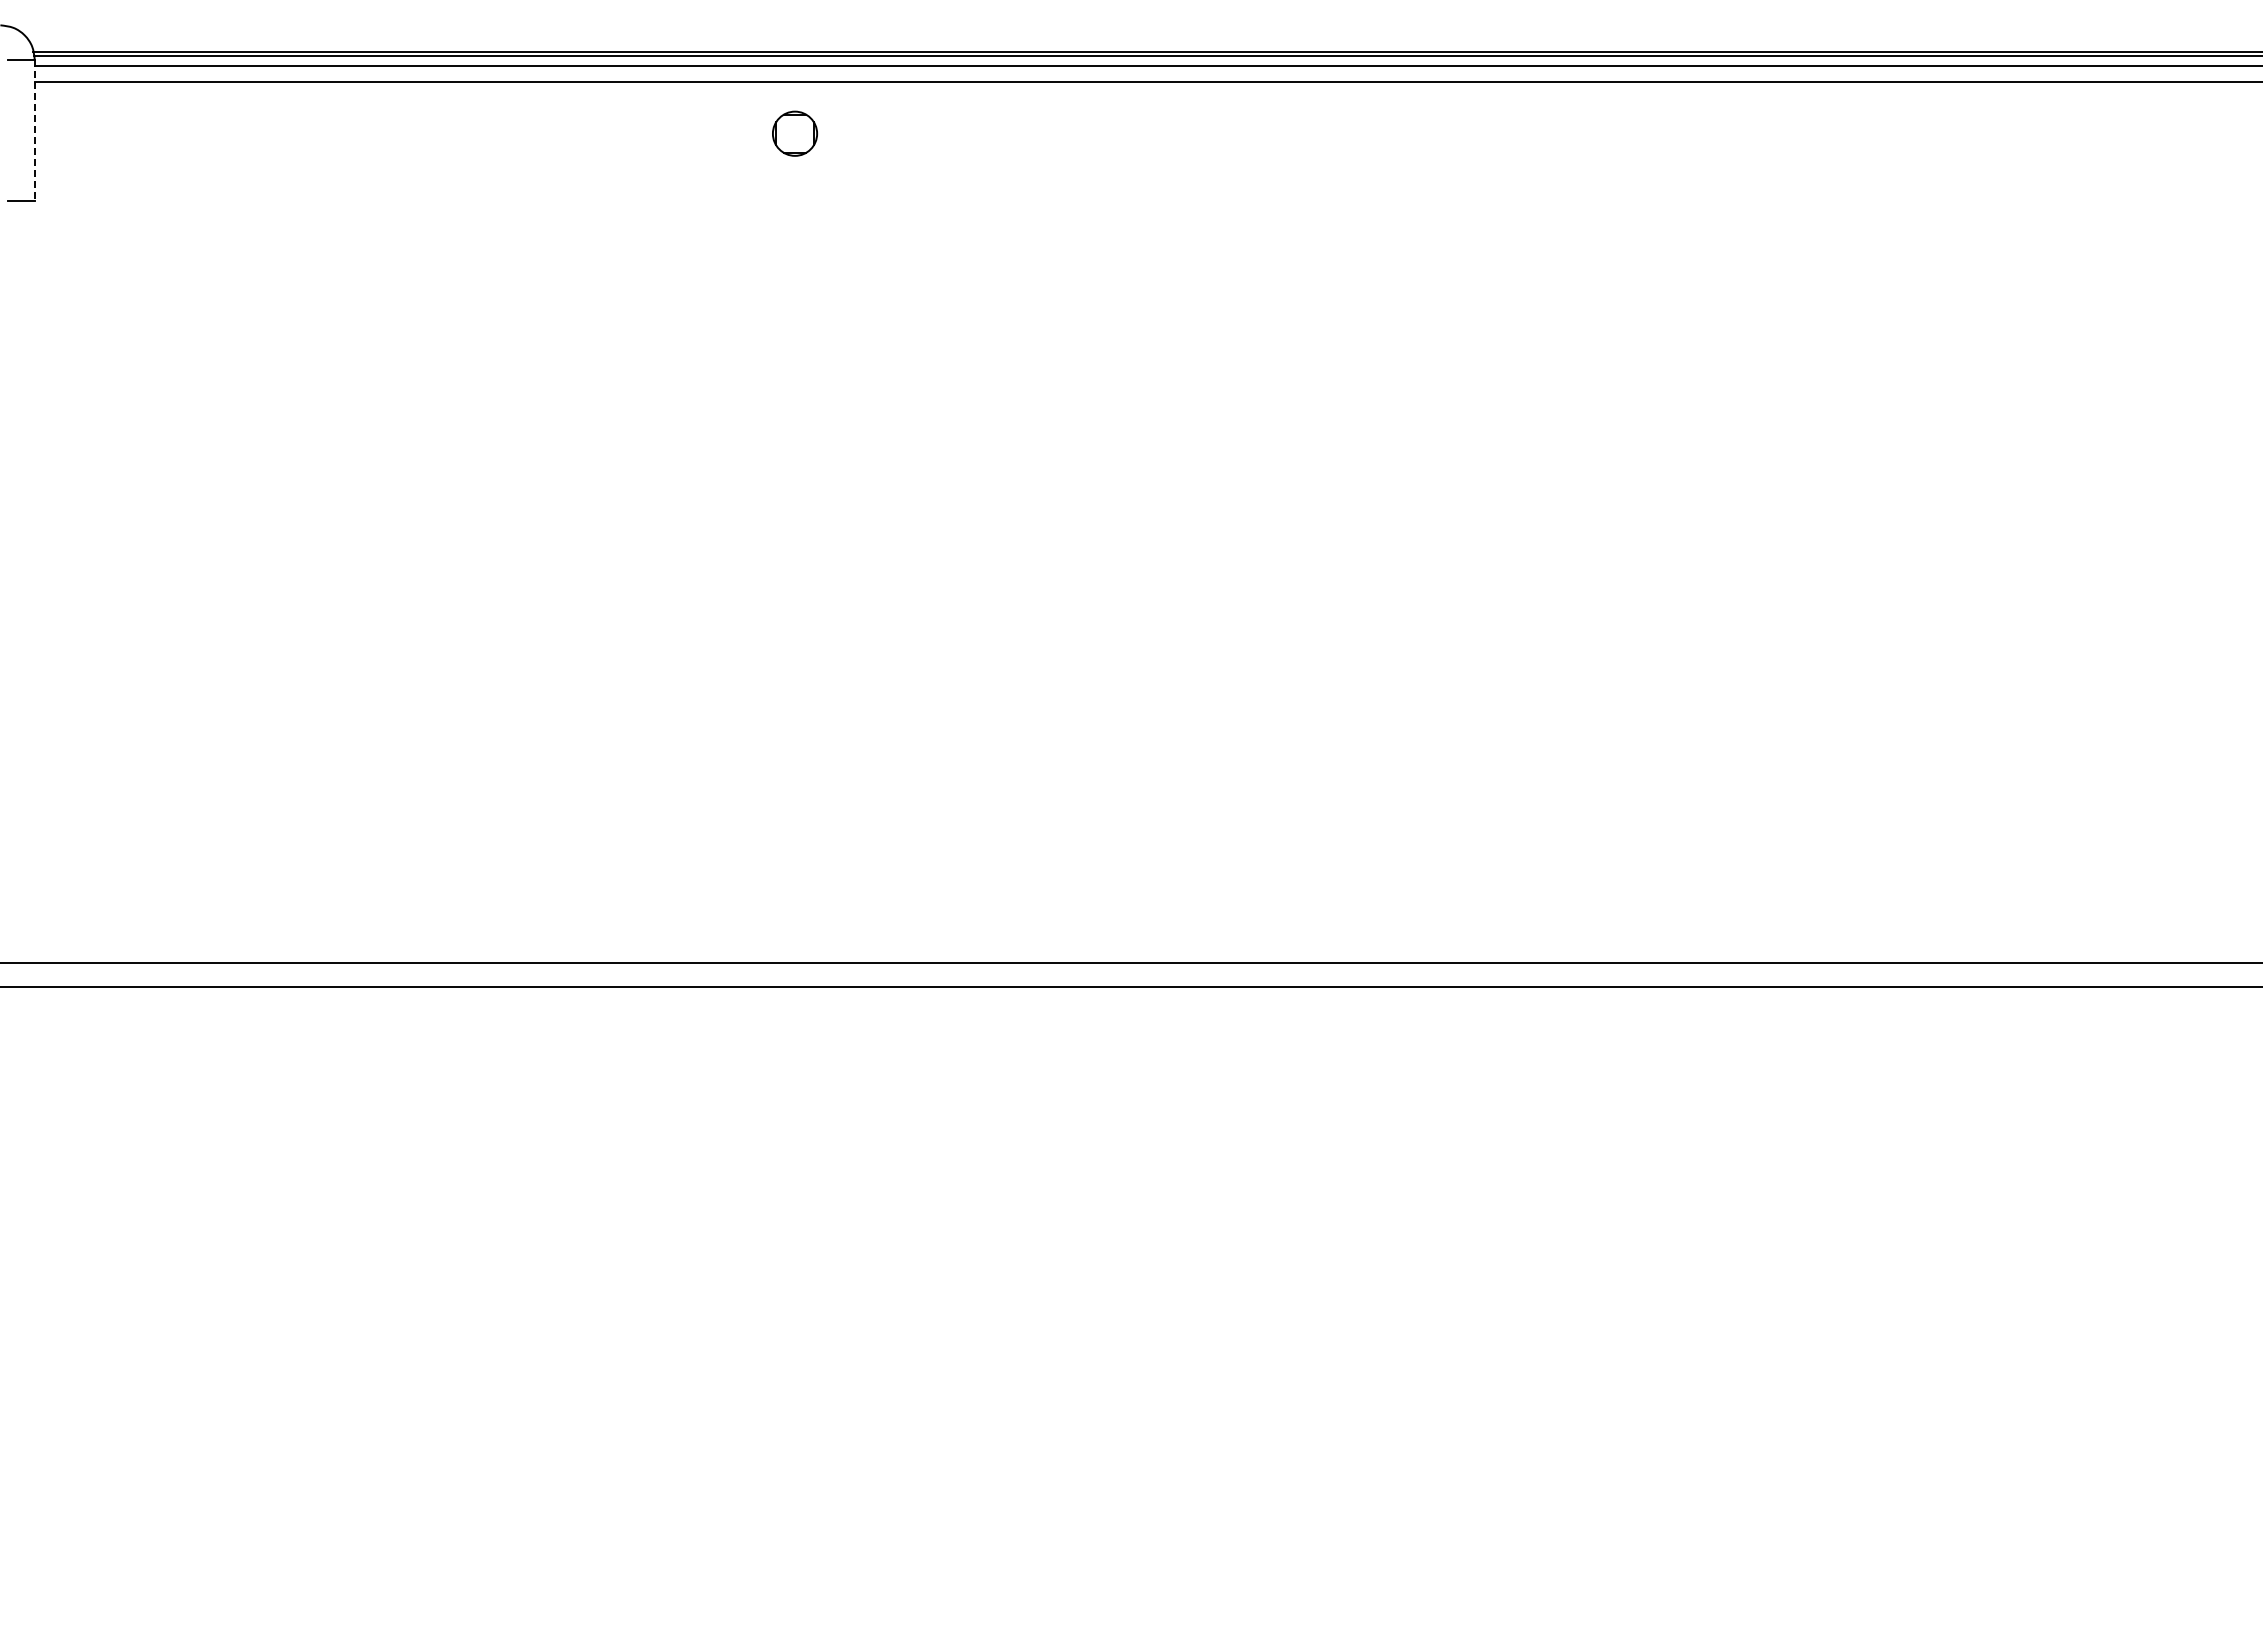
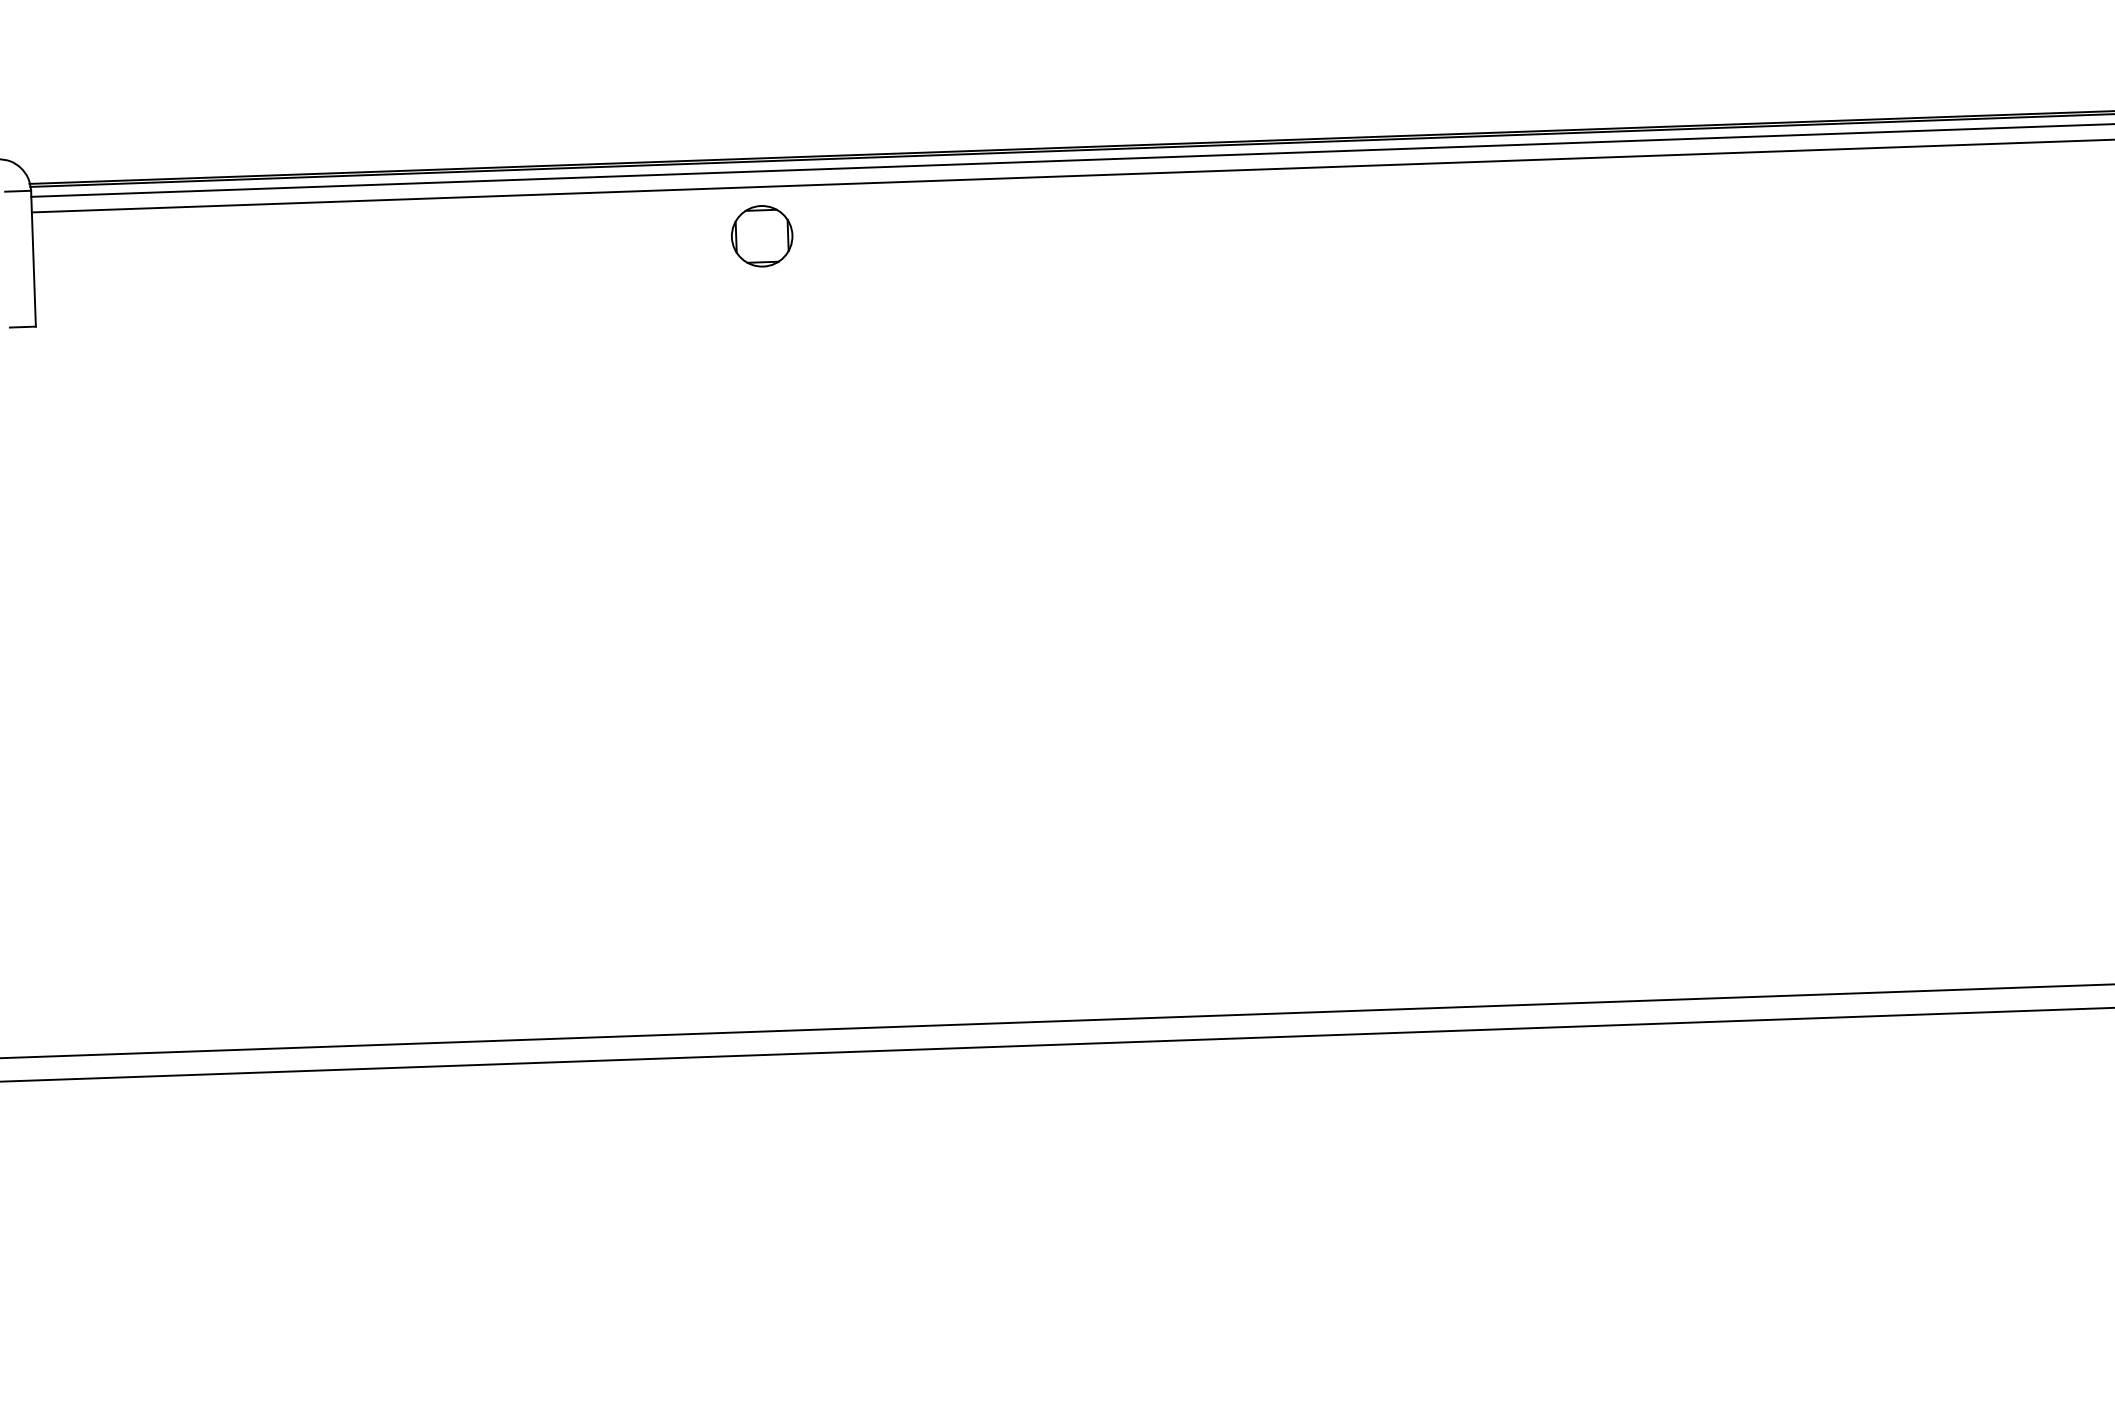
line: (34, 130) -> (33, 258), dashed -> solid
part: (794, 133) -> (761, 236), size x1.43

